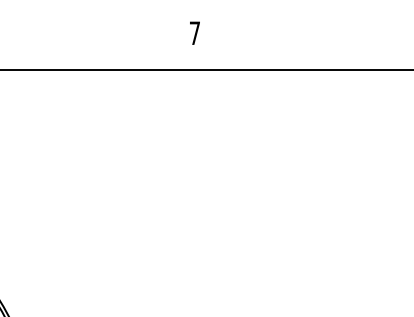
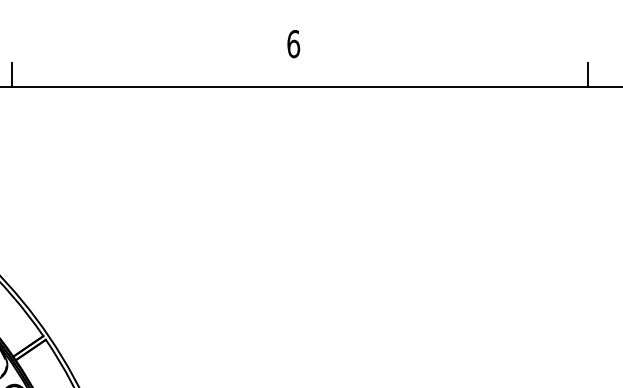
text: (194, 33) -> (293, 44), 7 -> 6

